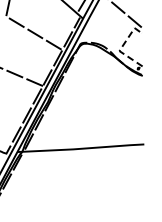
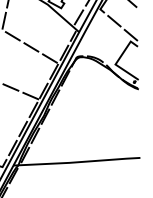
line: (122, 46) -> (118, 59), dashed -> solid

